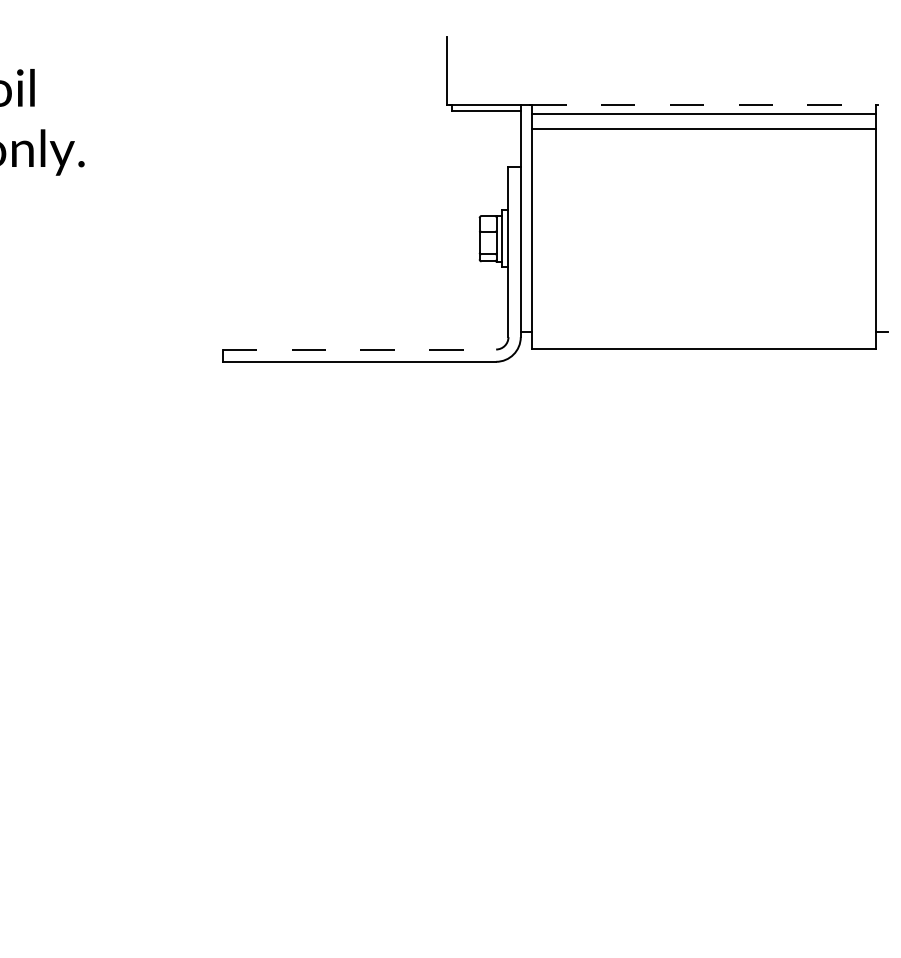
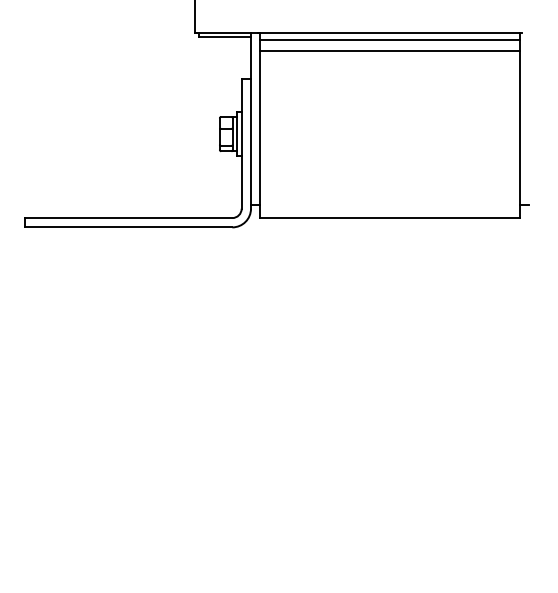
line: (704, 105) -> (390, 33), dashed -> solid
line: (359, 349) -> (128, 218), dashed -> solid

